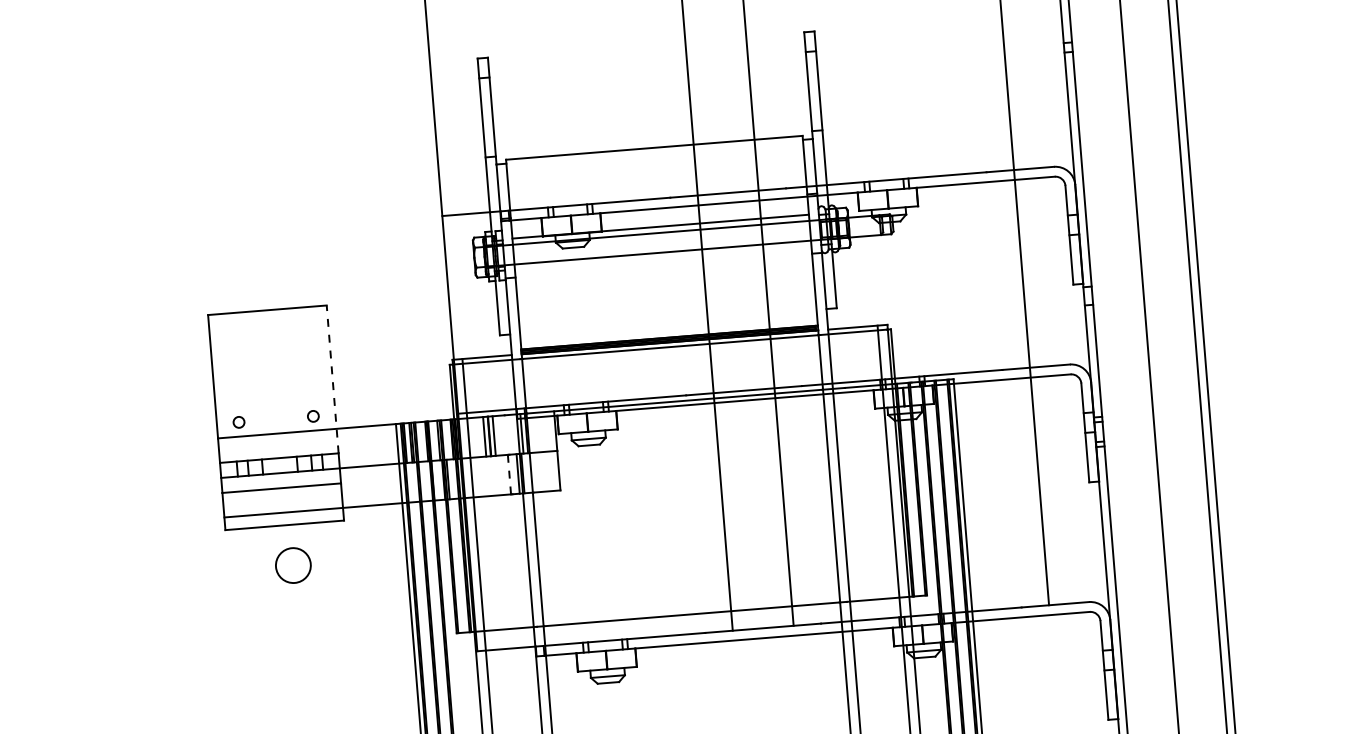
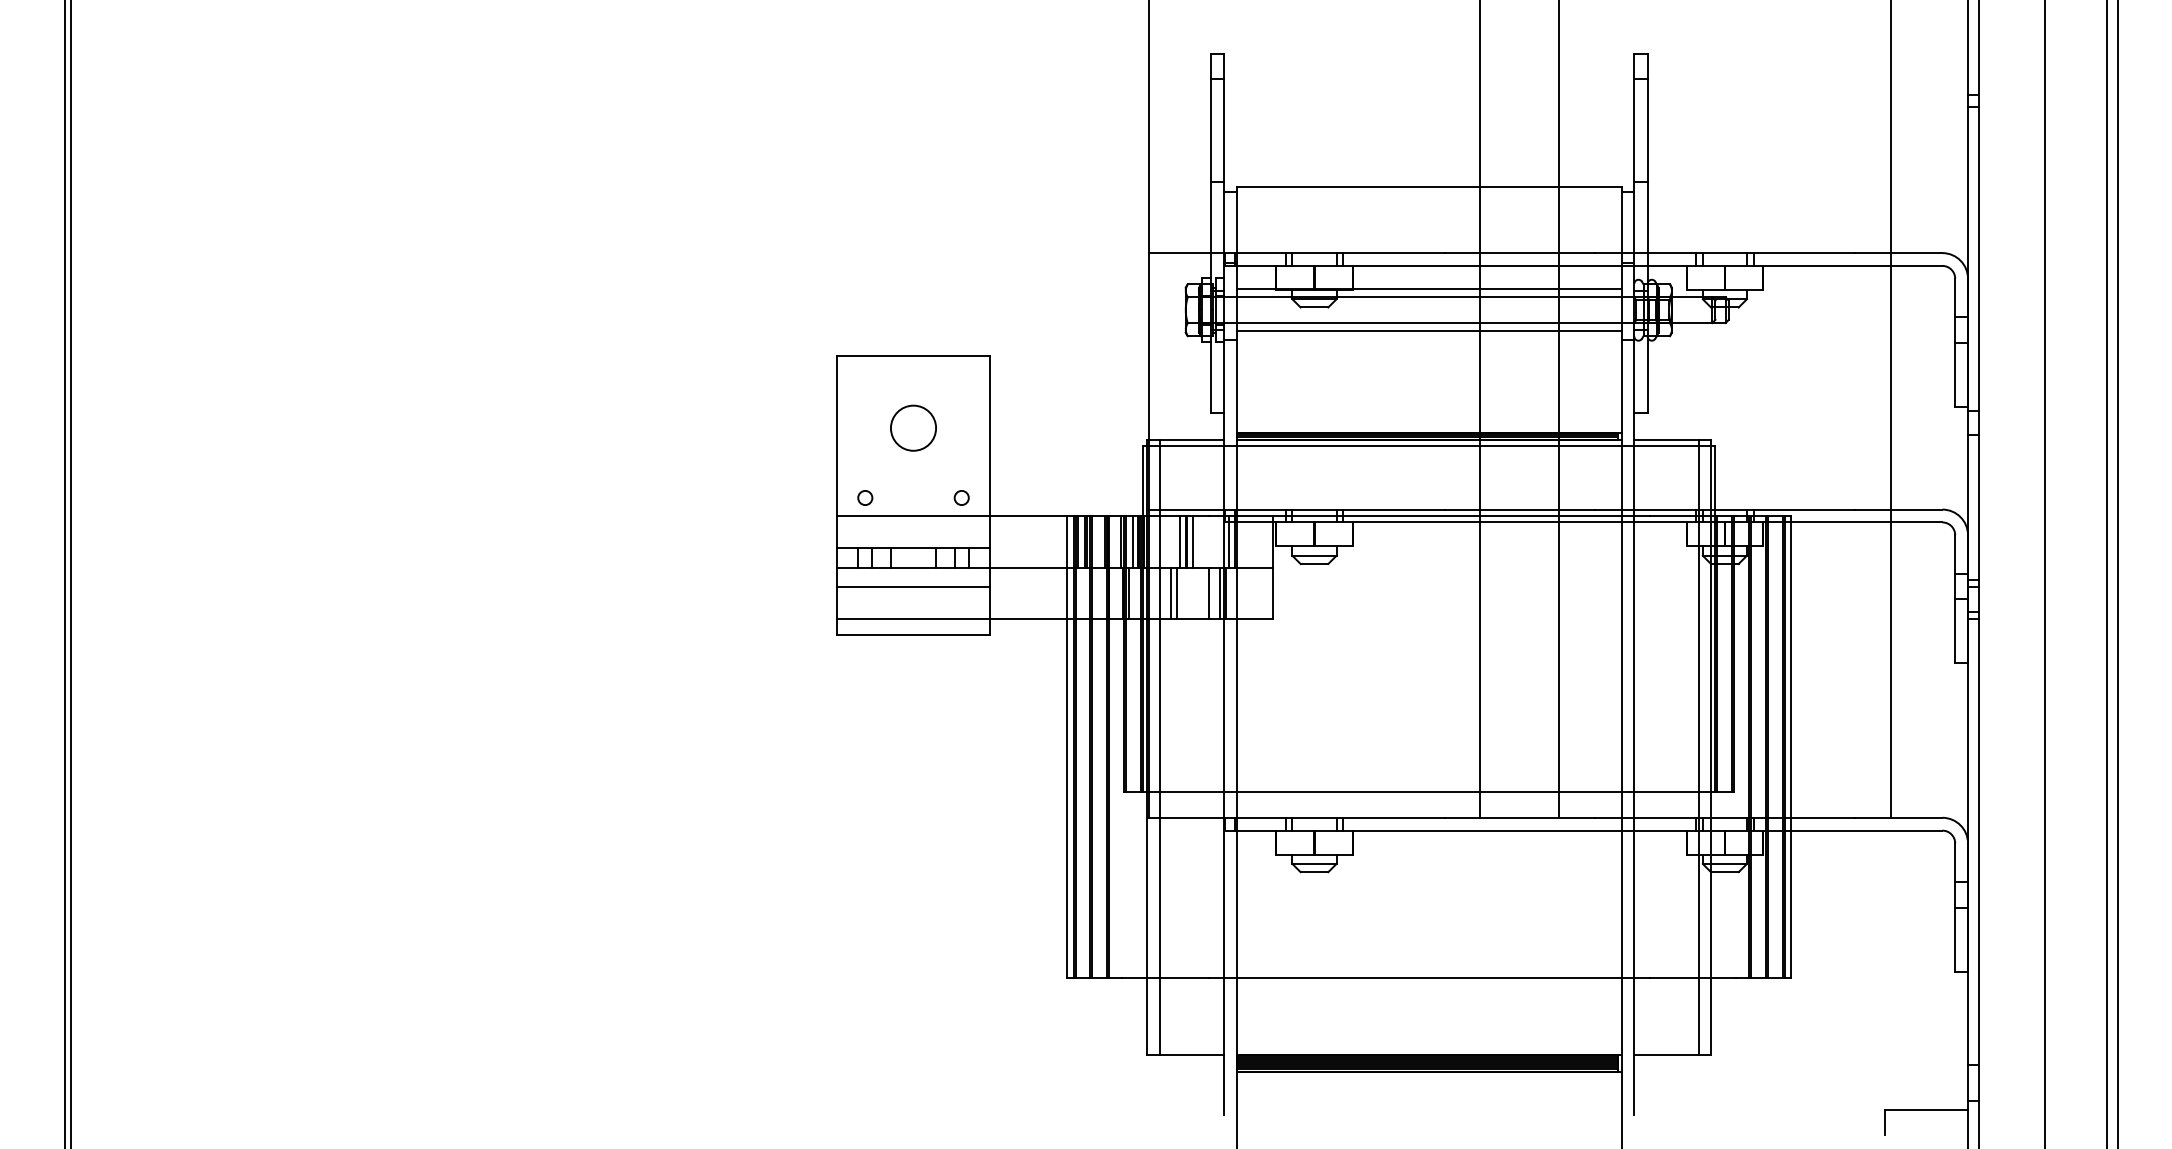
line: (662, 259) -> (1428, 331), added
line: (332, 379) -> (990, 452), dashed -> solid
line: (447, 439) -> (1132, 541), added
line: (509, 474) -> (1208, 593), dashed -> solid
line: (480, 476) -> (1171, 593), added
line: (485, 476) -> (1177, 593), added
circle: (293, 565) -> (913, 427), moved

